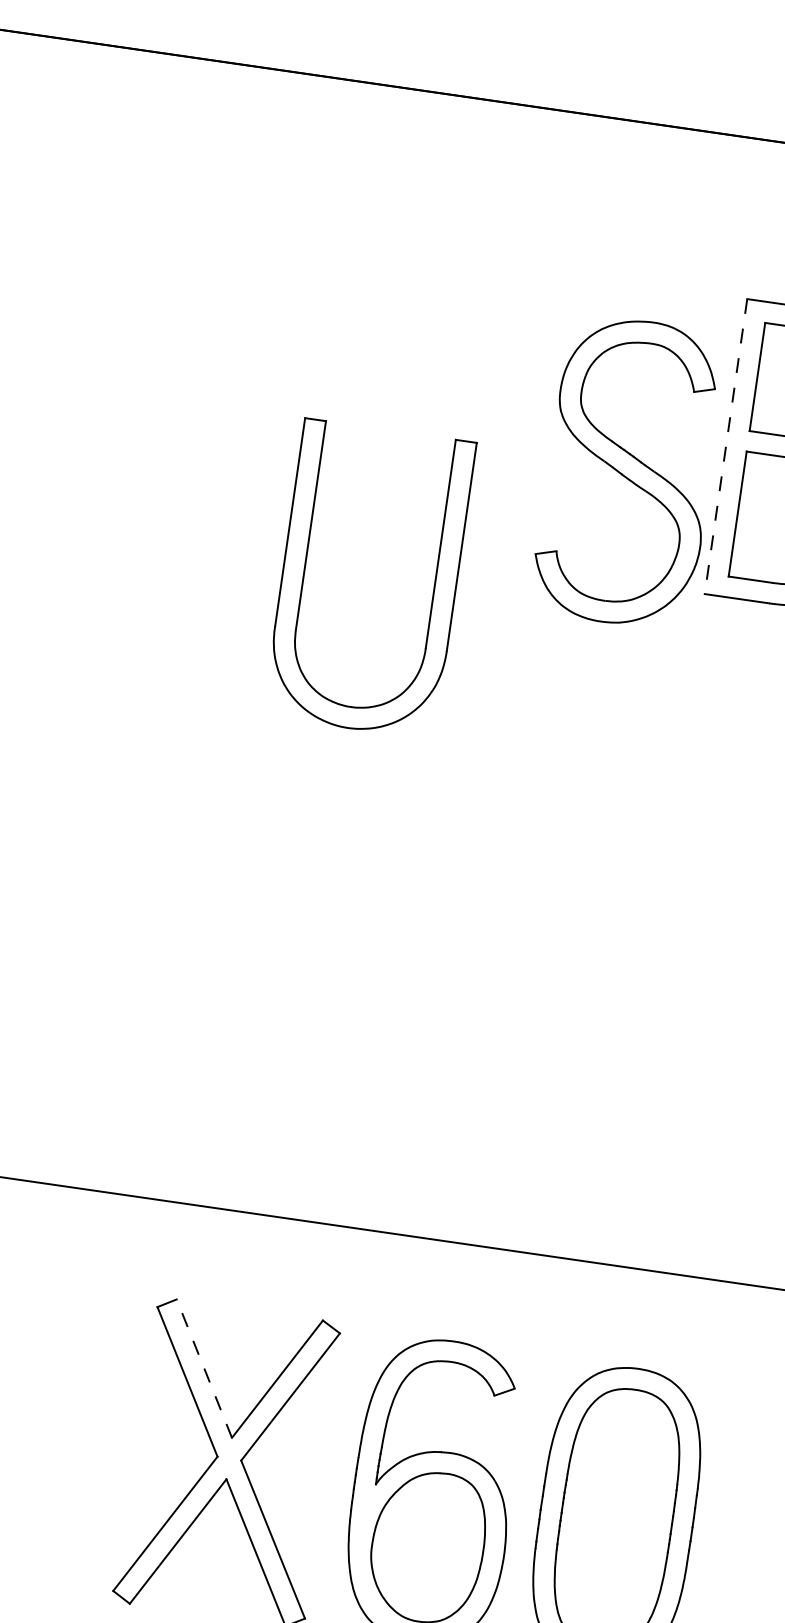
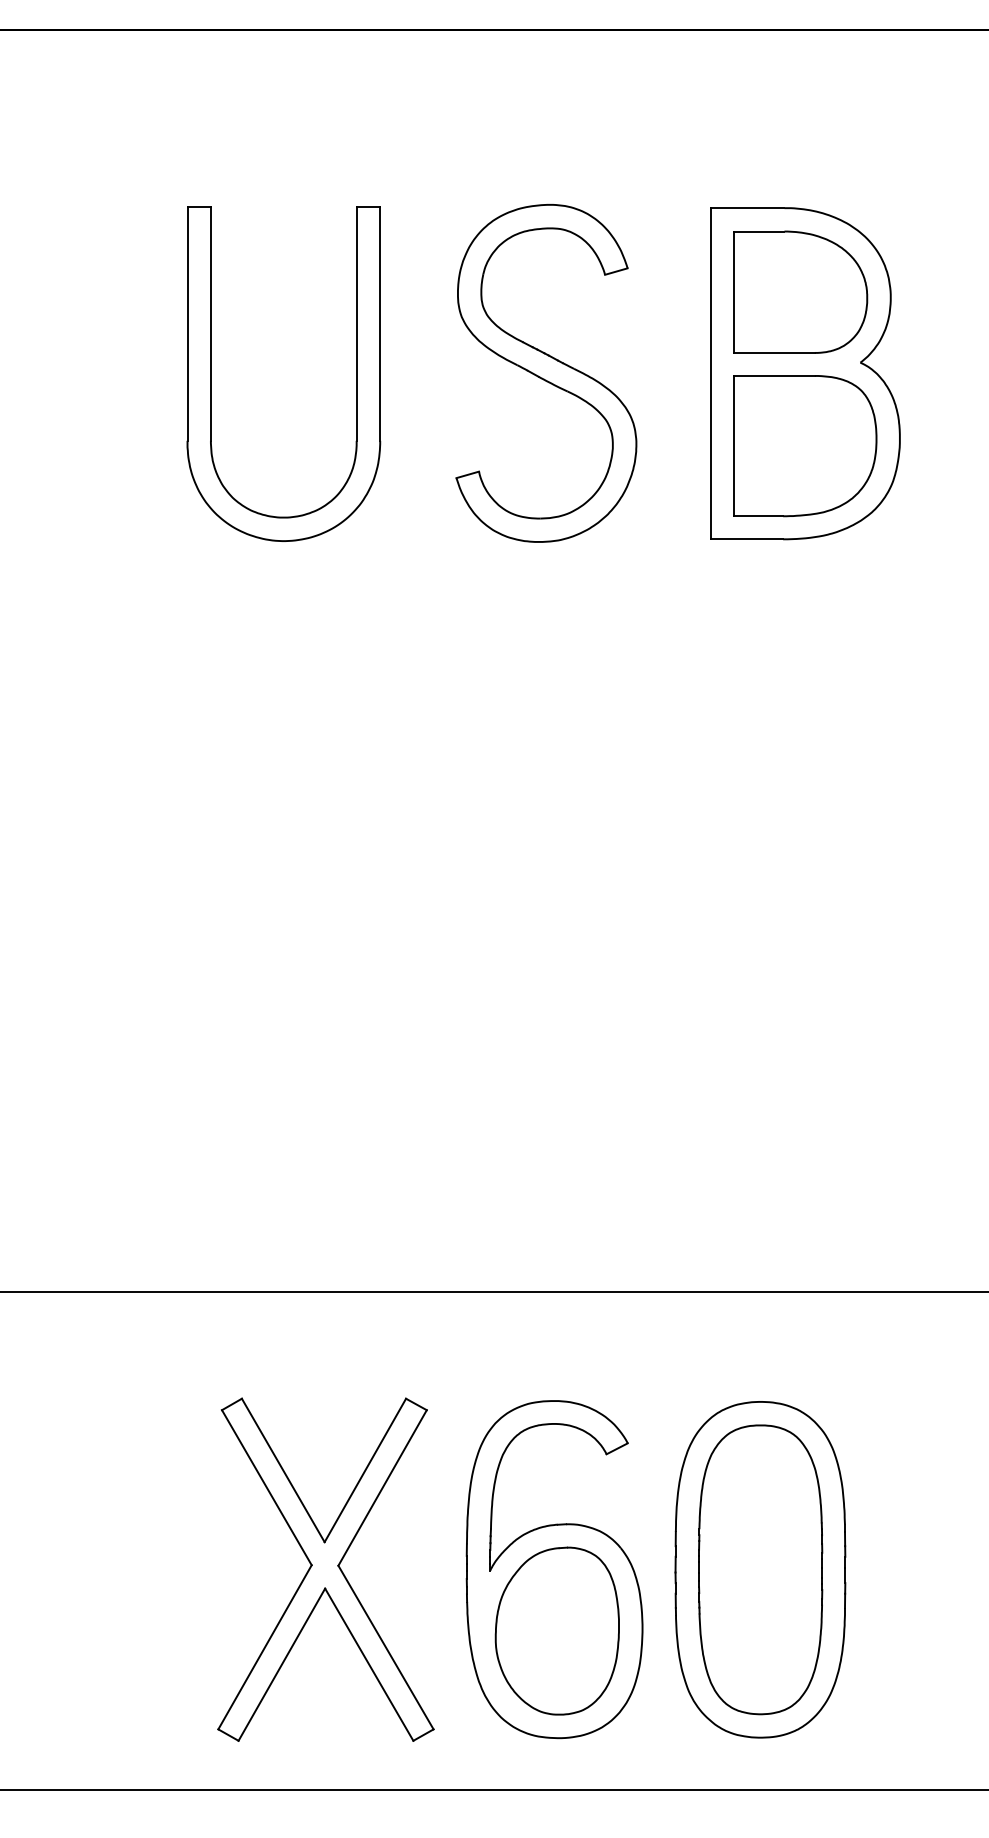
line: (725, 446) -> (710, 373), dashed -> solid
part: (629, 472) -> (546, 373), moved
part: (305, 569) -> (211, 373), moved
line: (204, 1368) -> (283, 1470), dashed -> solid

